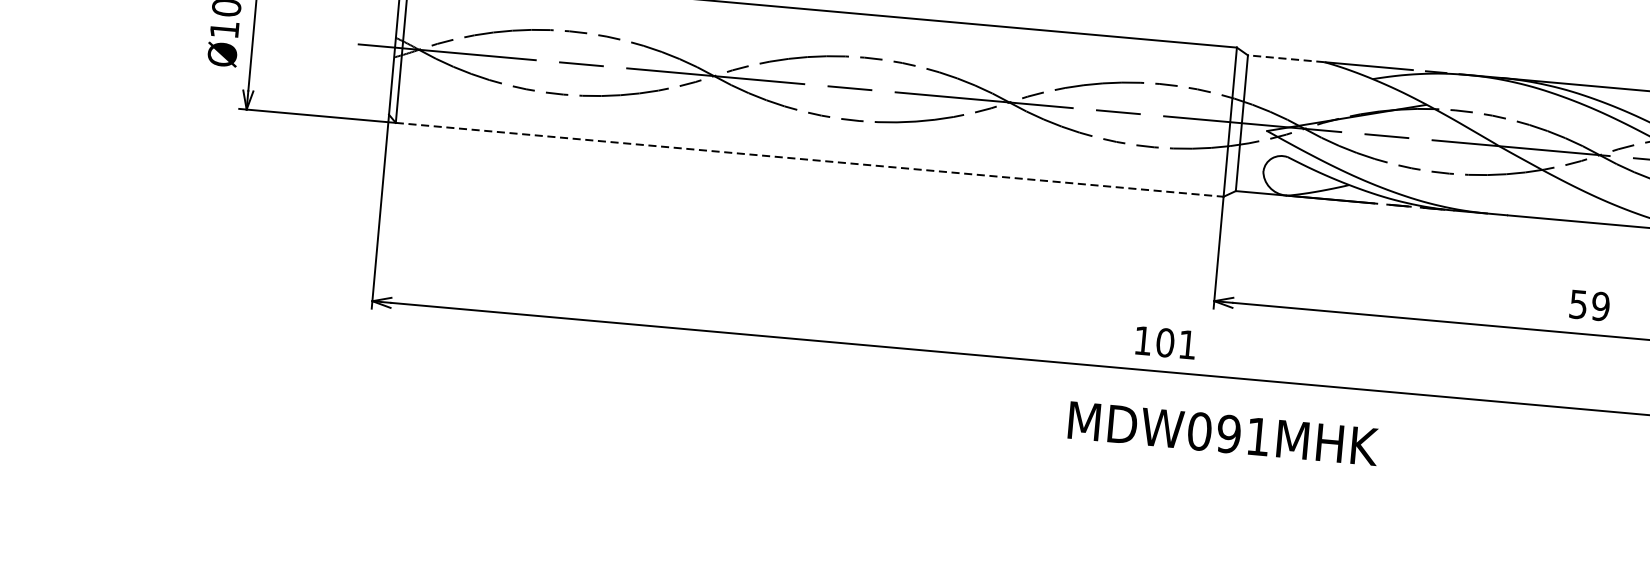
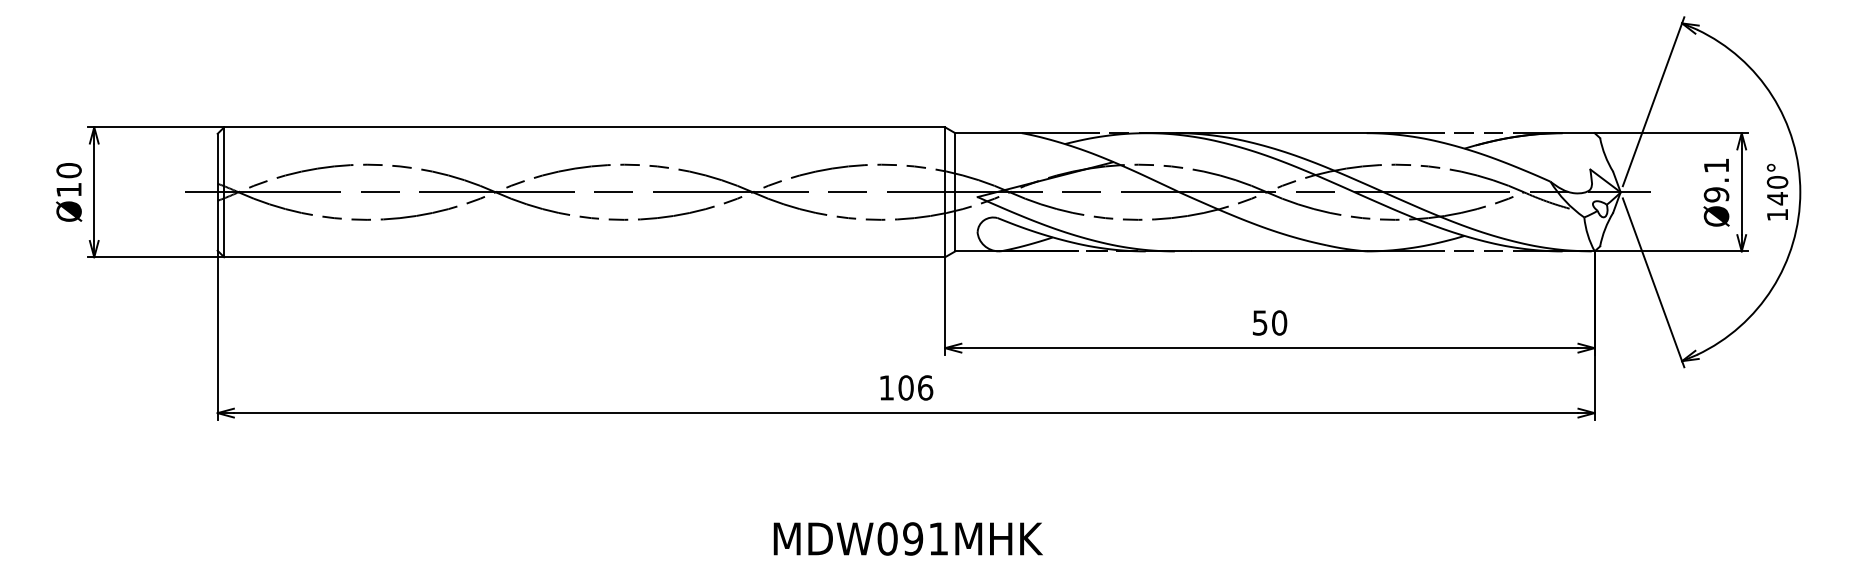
line: (1286, 59) -> (988, 133), dashed -> solid
line: (810, 160) -> (585, 257), dashed -> solid
text: (1600, 305) -> (1279, 322), 59 -> 50
text: (1187, 344) -> (925, 387), 101 -> 106
text: (1222, 433) -> (907, 538), moved

